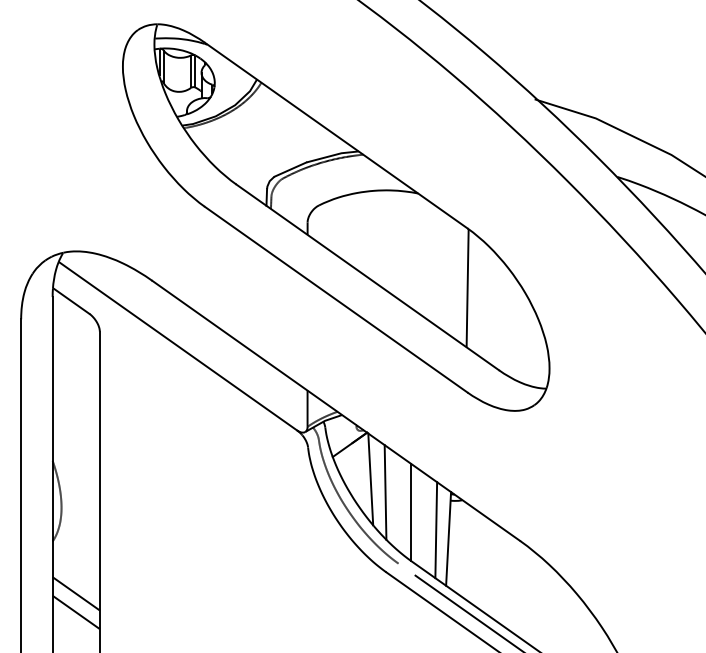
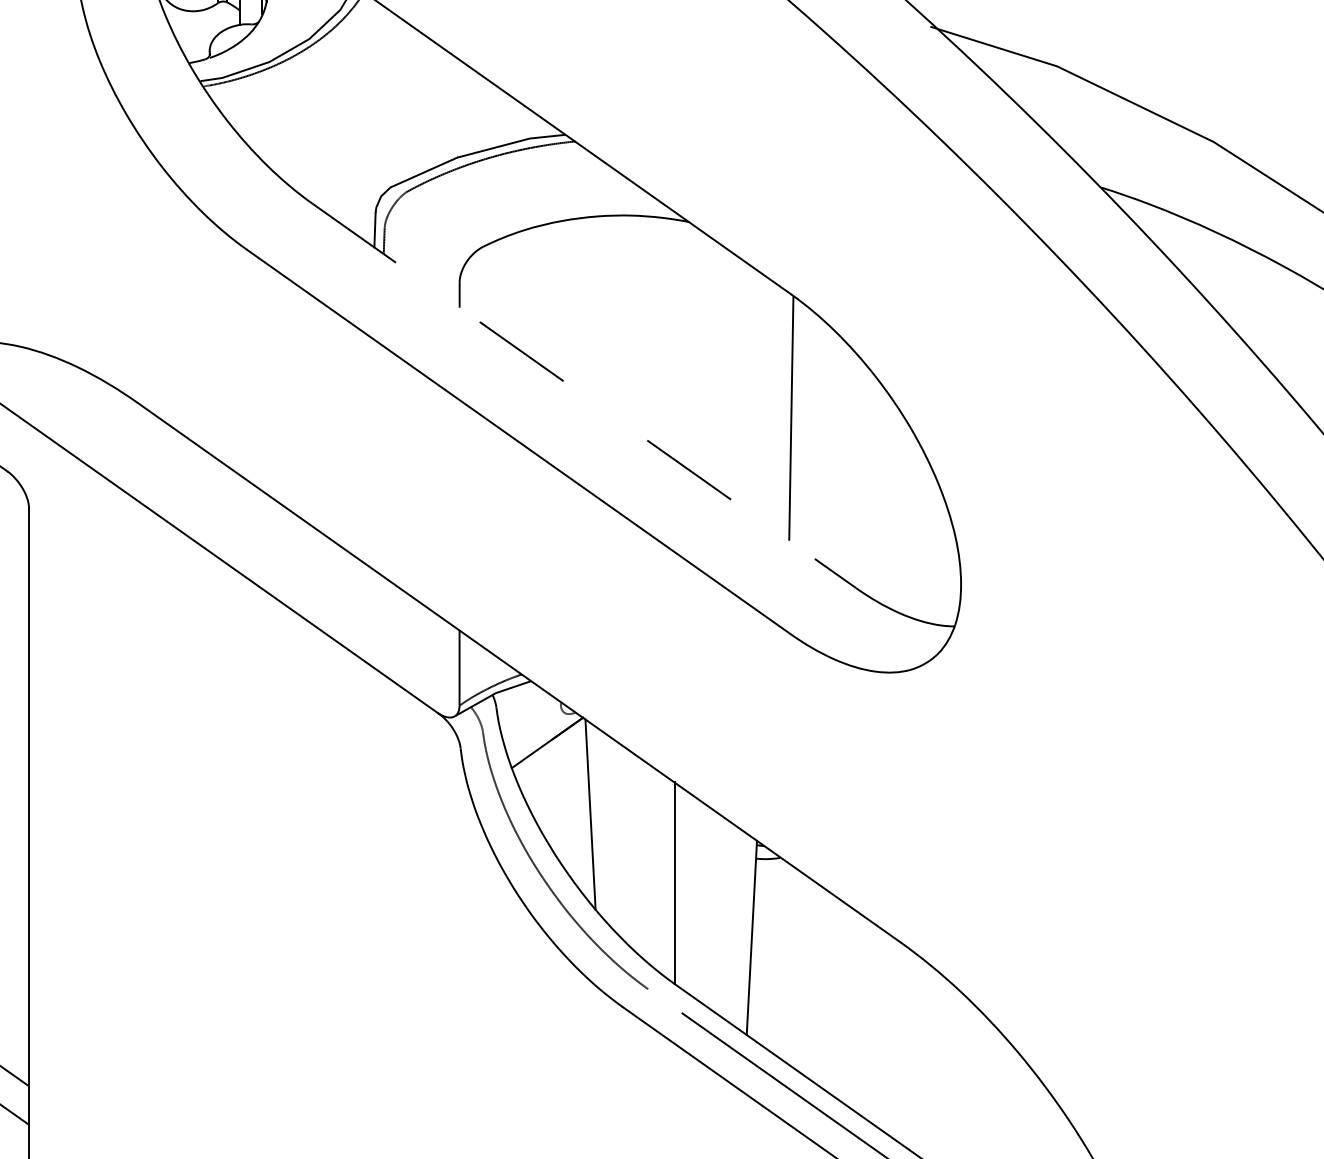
line: (367, 277) -> (583, 396), solid -> dashed
line: (385, 492) -> (621, 841), removed
line: (436, 530) -> (726, 920), removed

